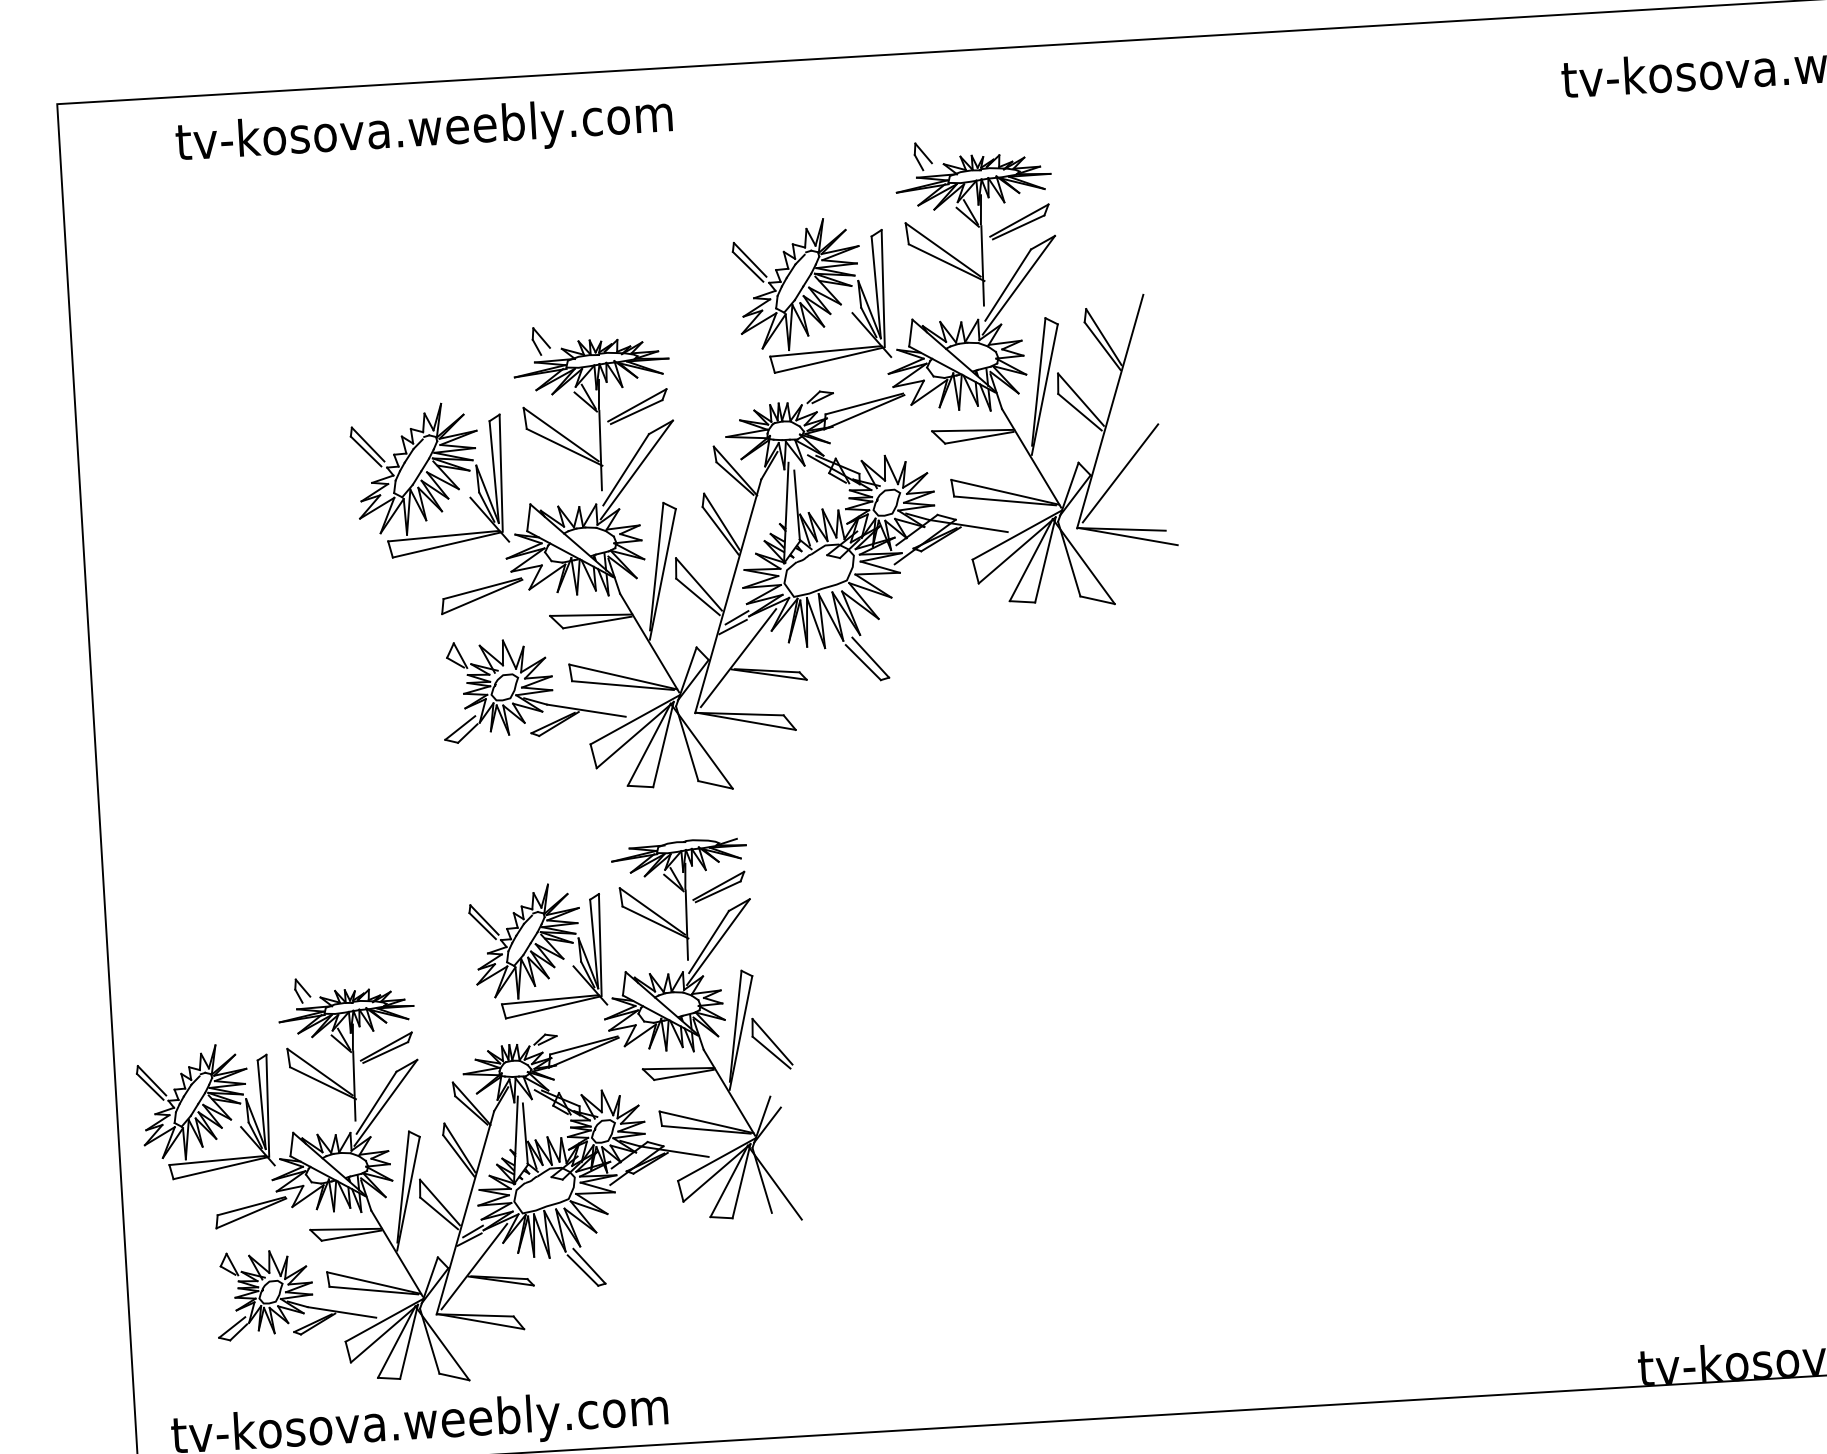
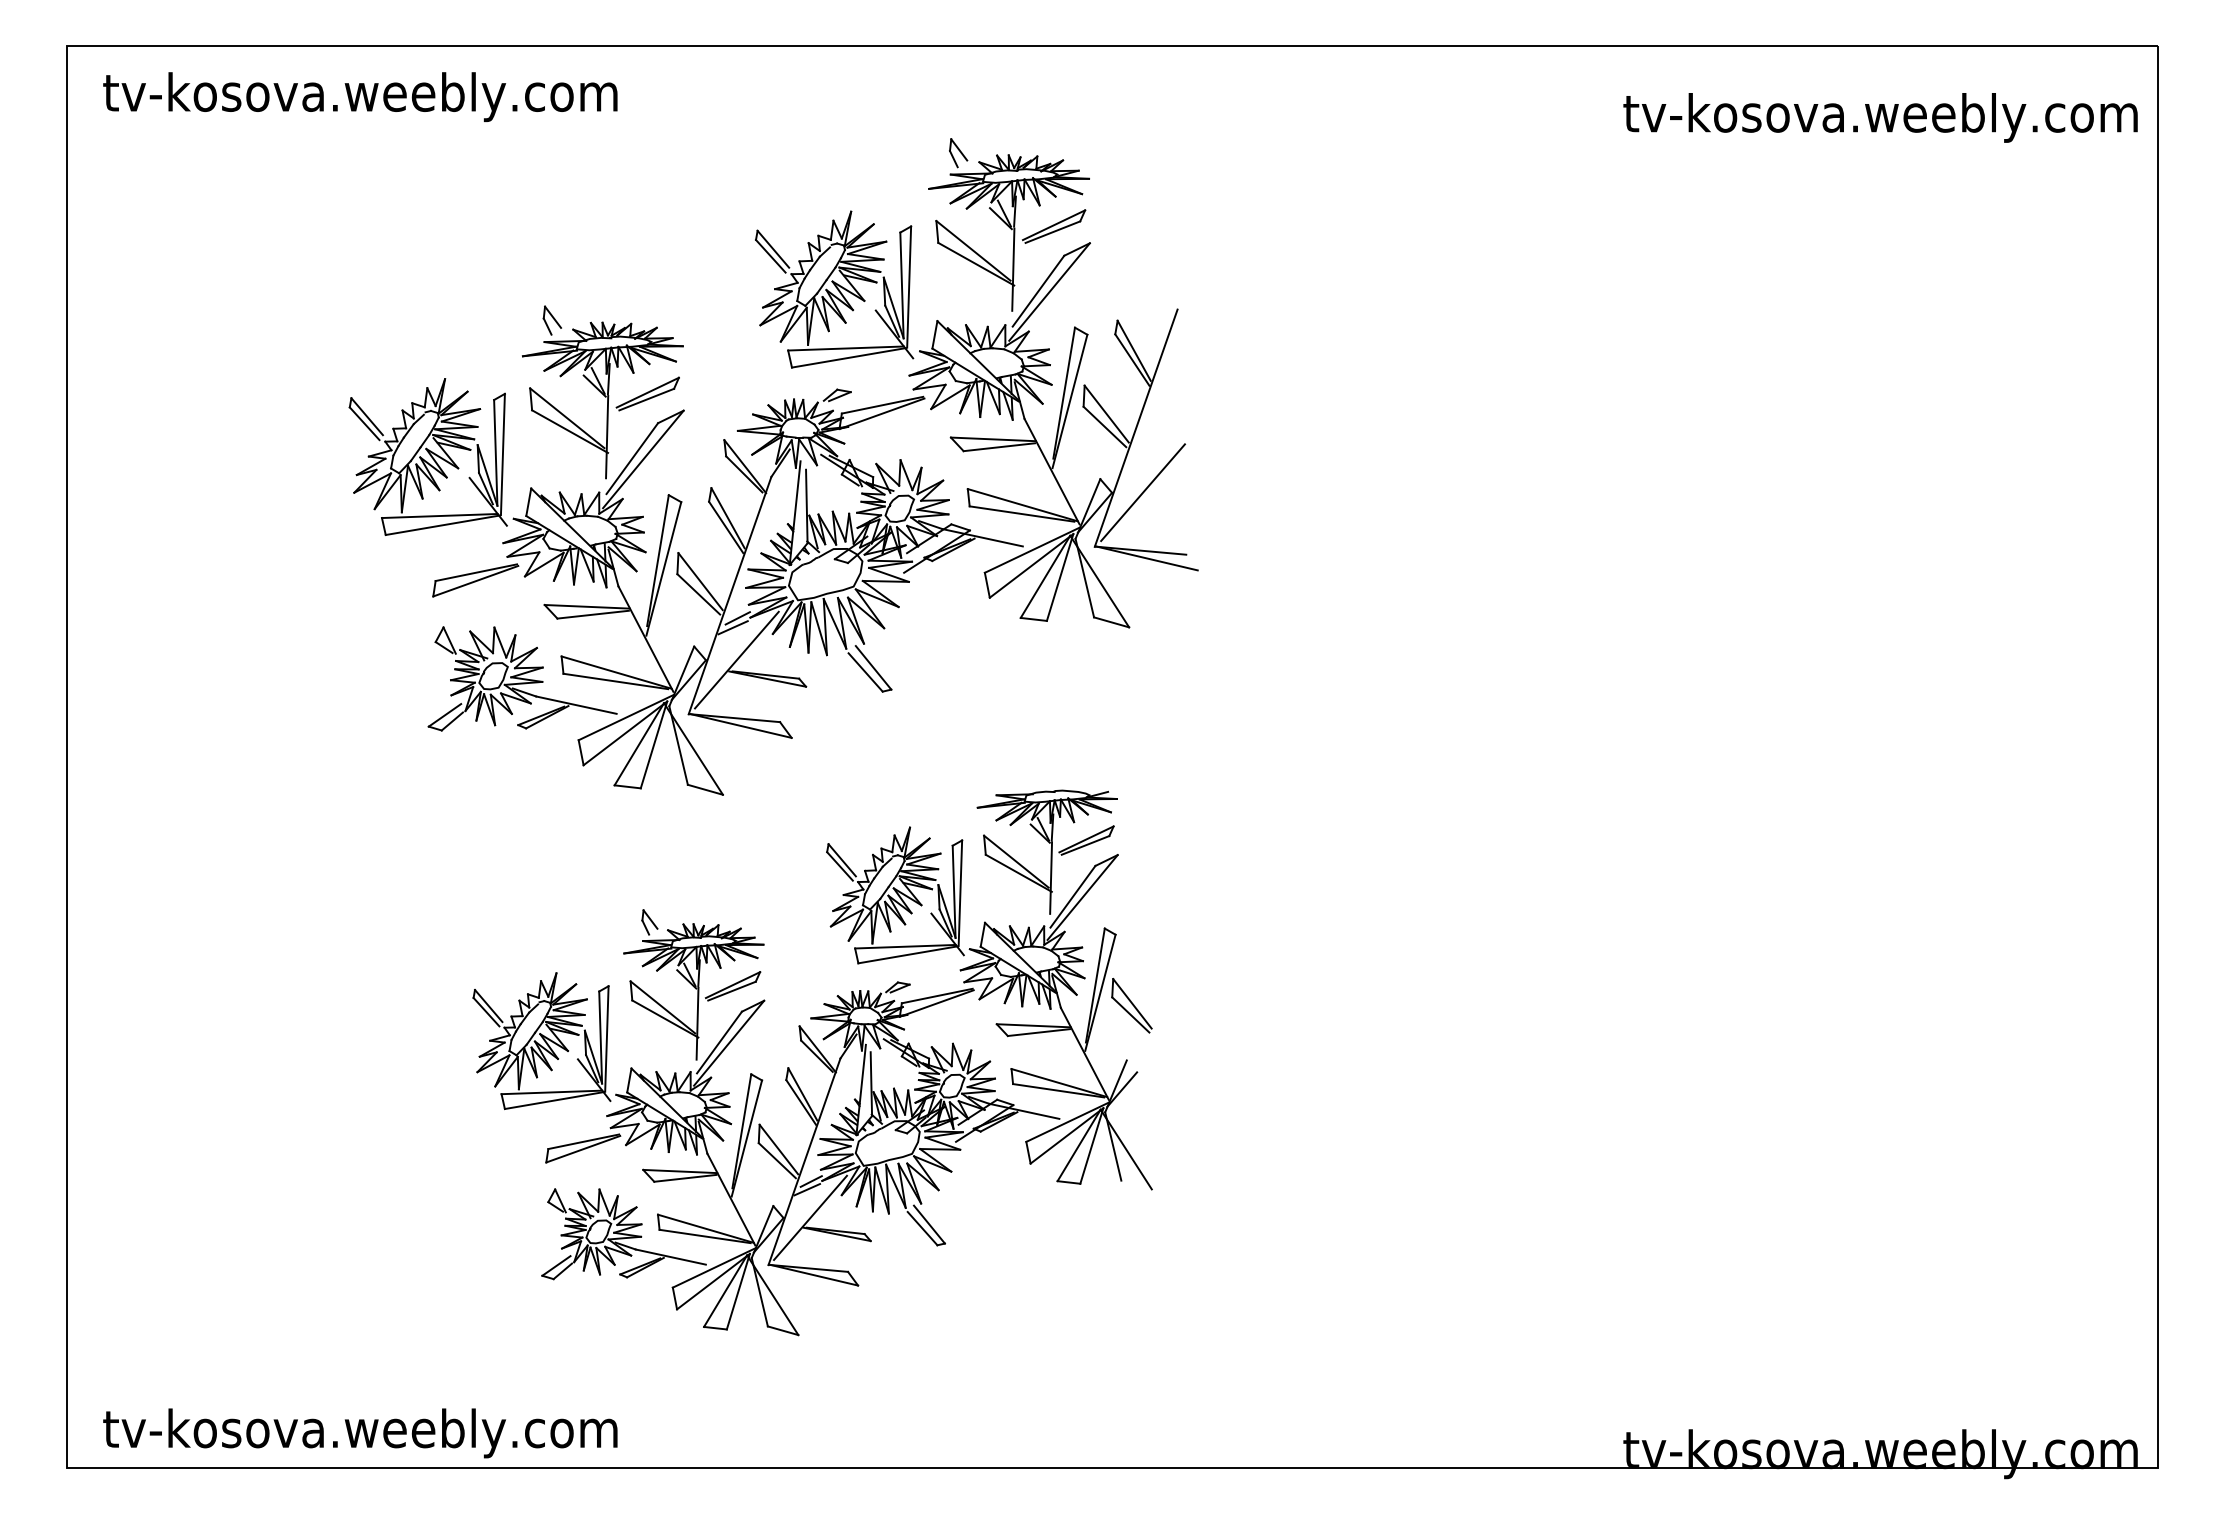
text: (424, 131) -> (360, 96), moved
part: (470, 1111) -> (816, 1057), moved

